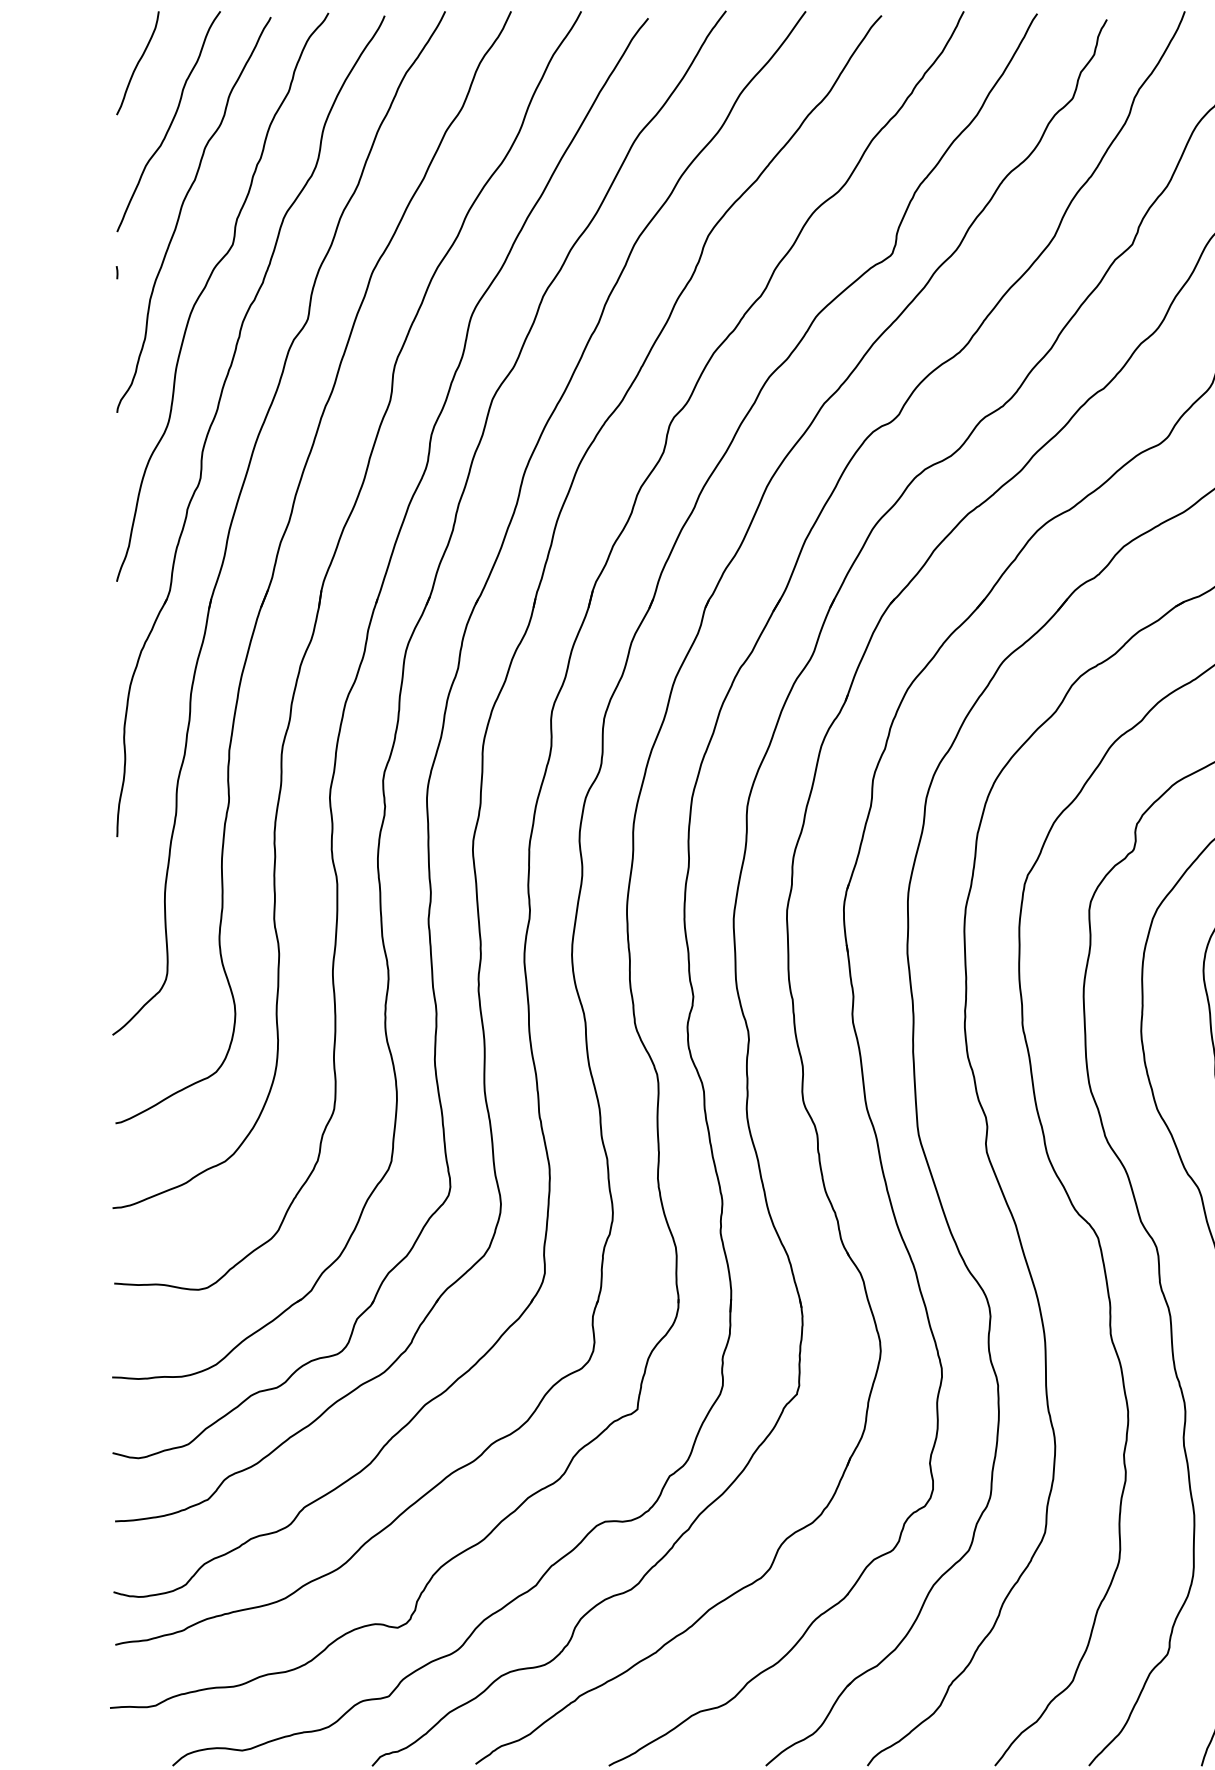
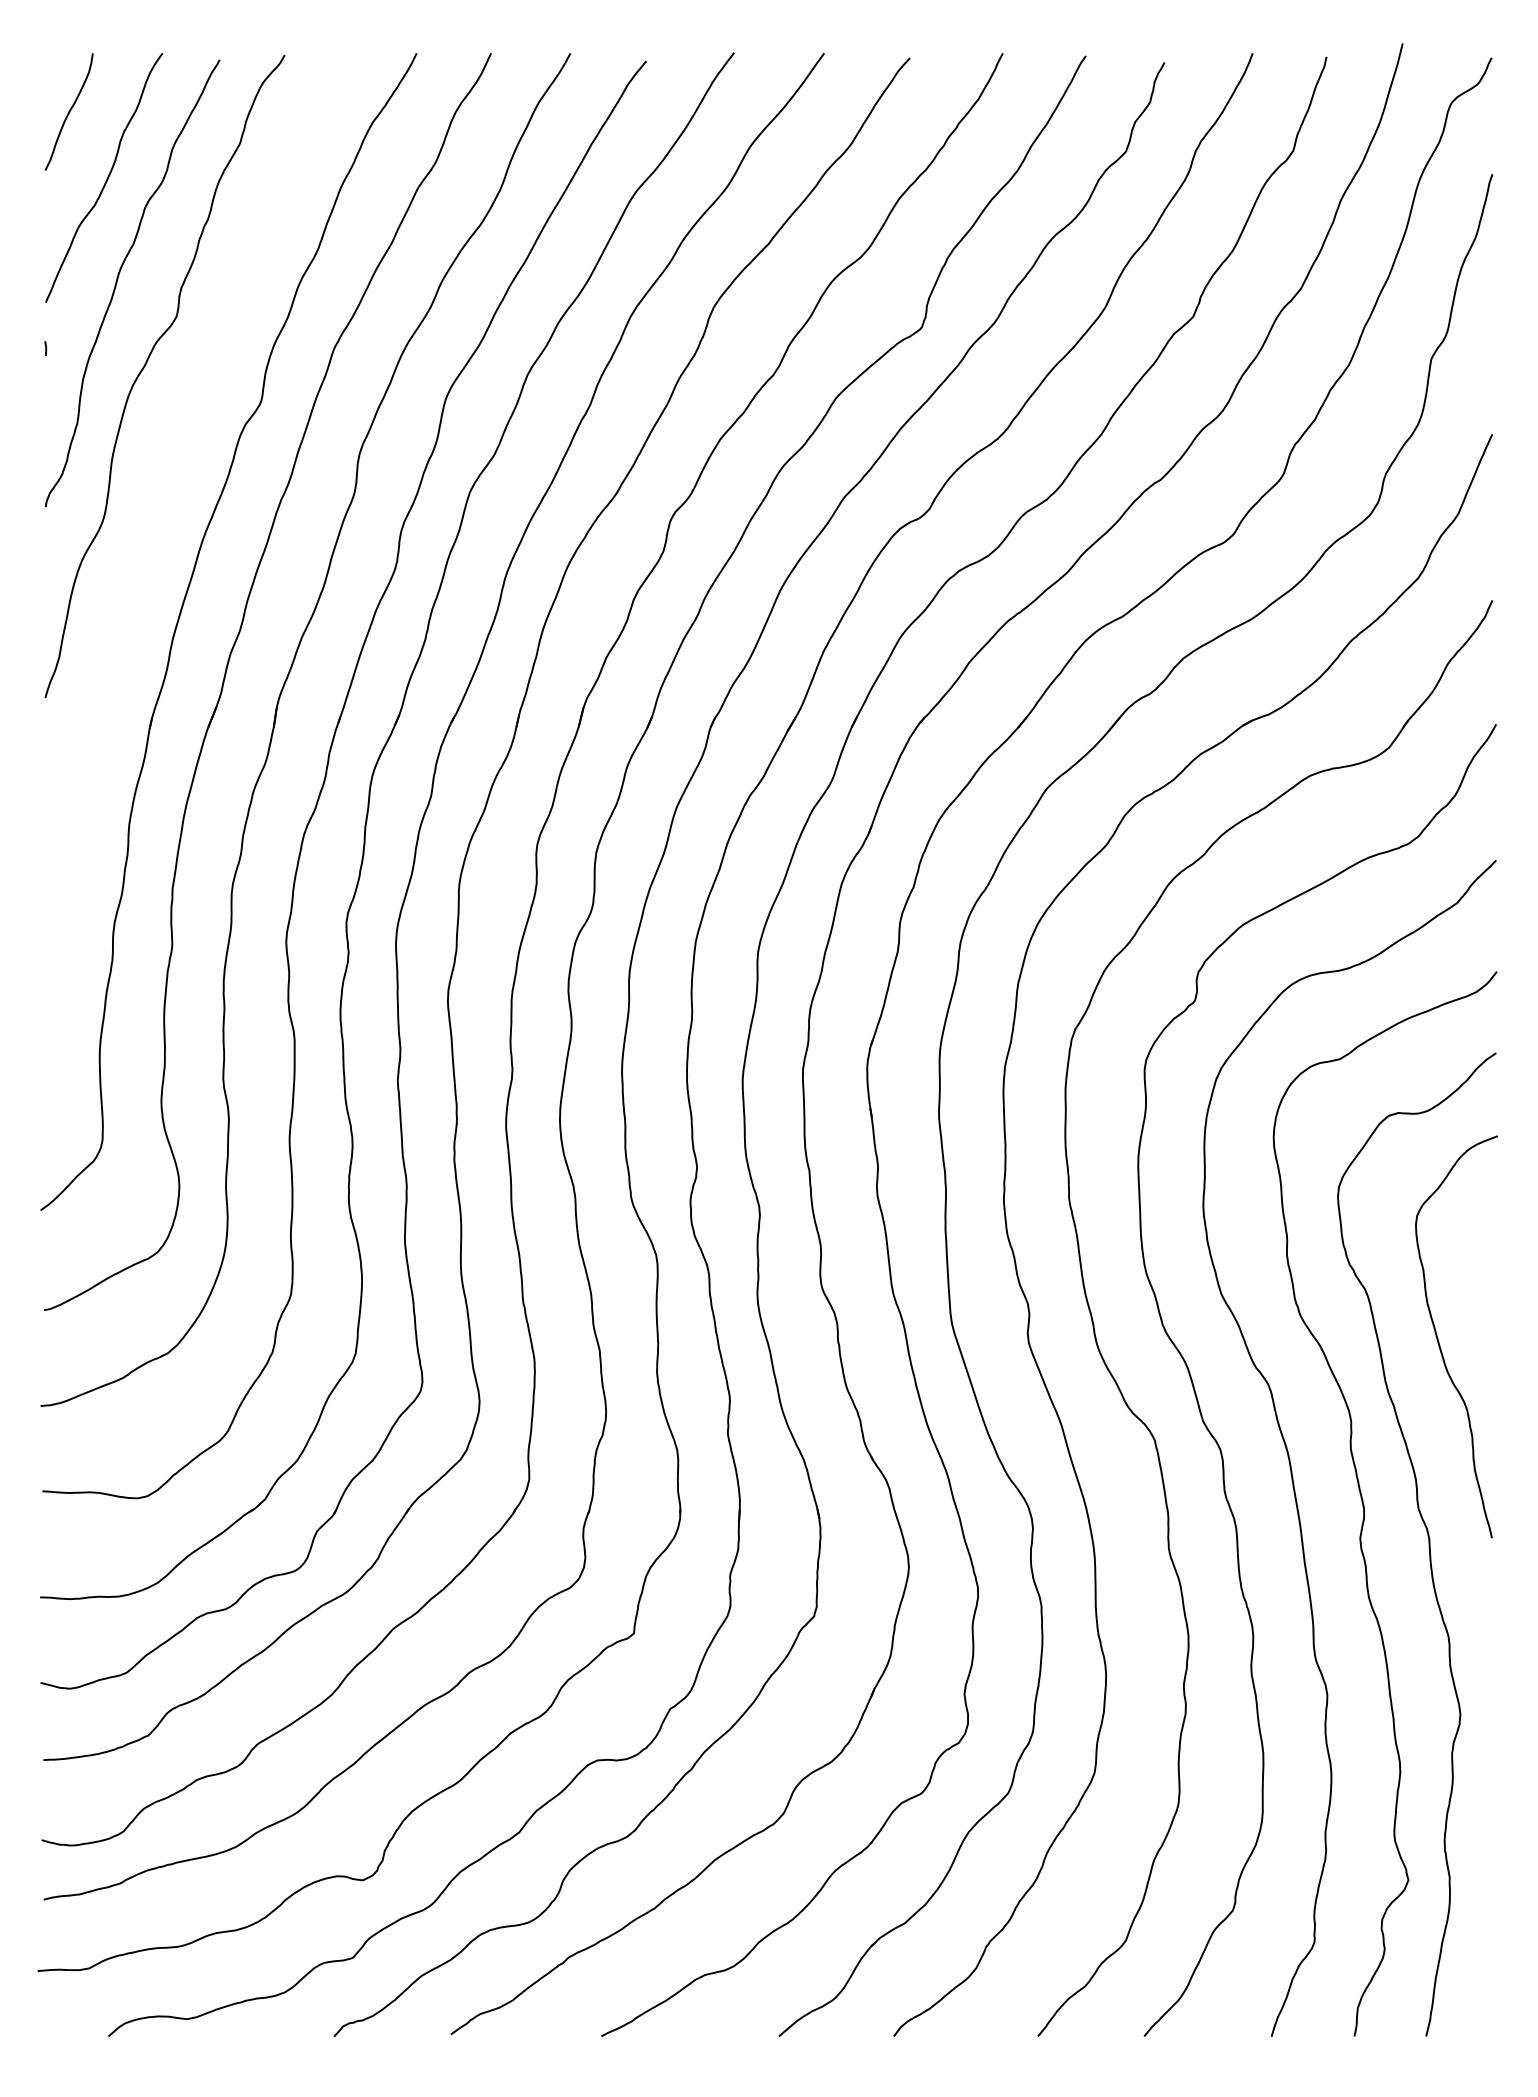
part: (216, 414) -> (158, 508), removed

